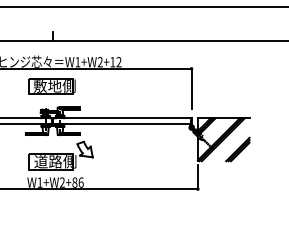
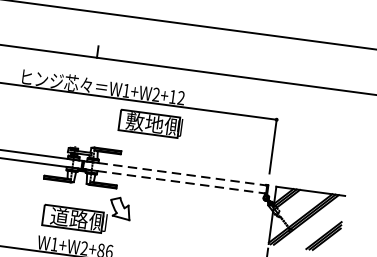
part: (51, 86) -> (149, 124), moved
line: (122, 118) -> (175, 173), solid -> dashed
line: (122, 124) -> (174, 181), solid -> dashed

